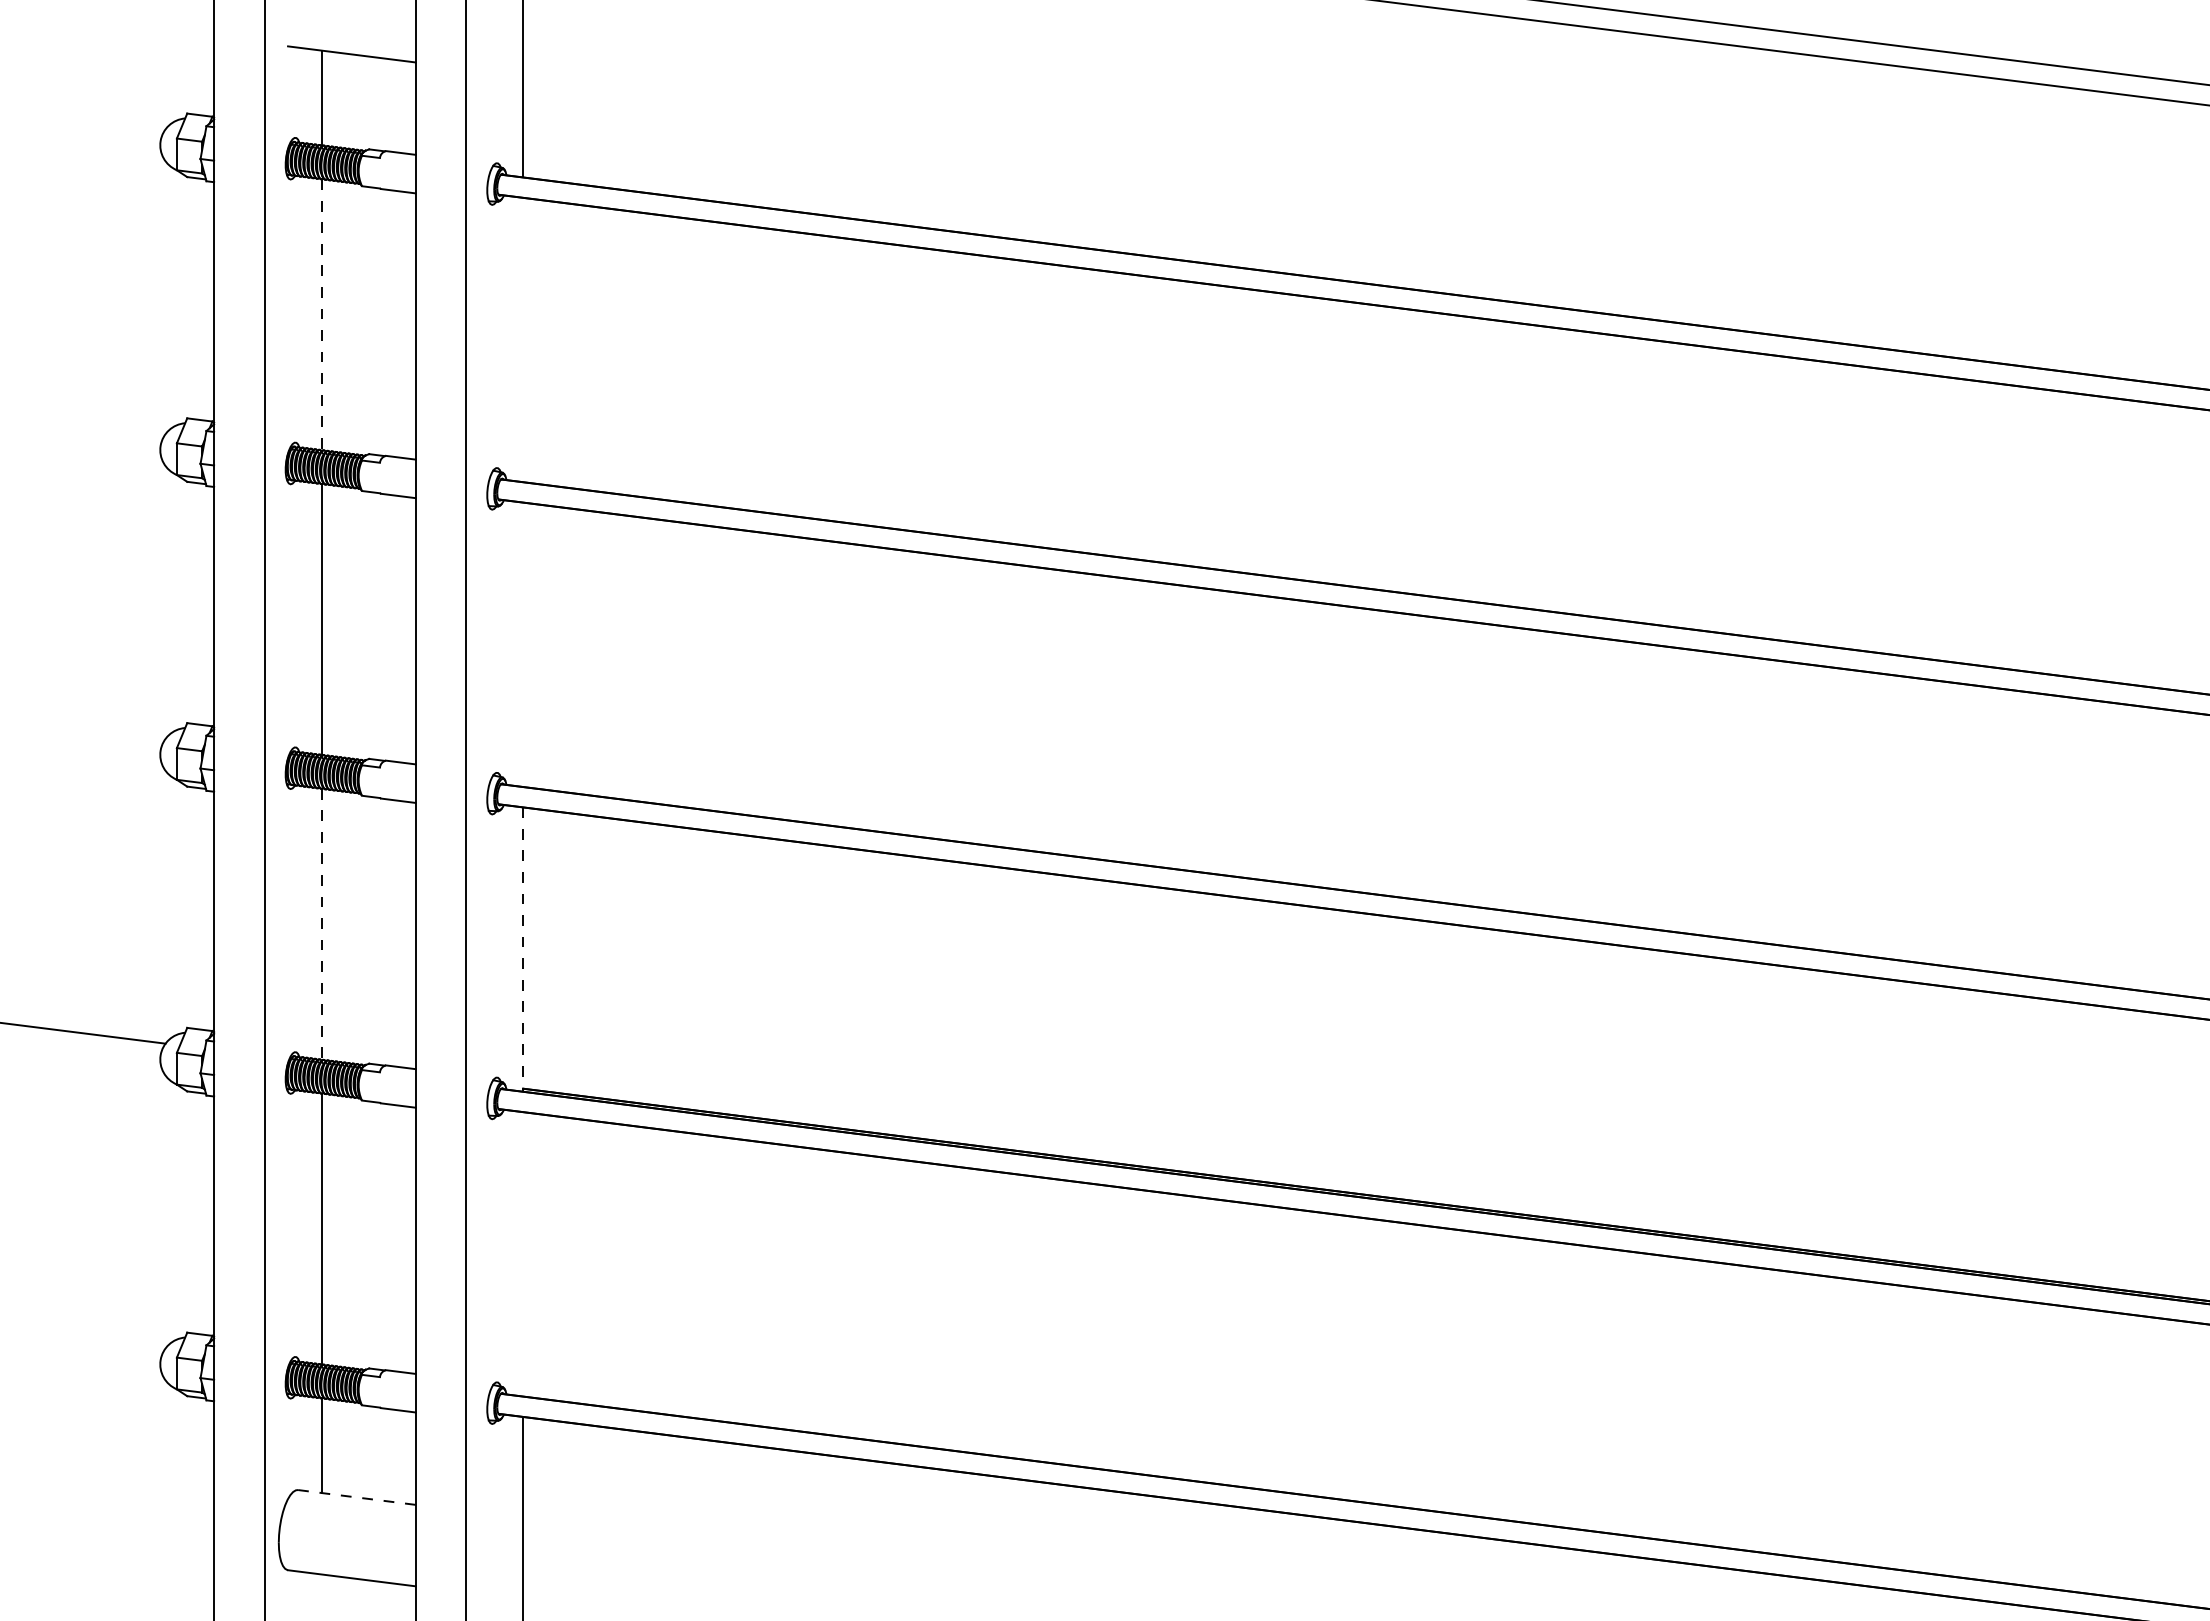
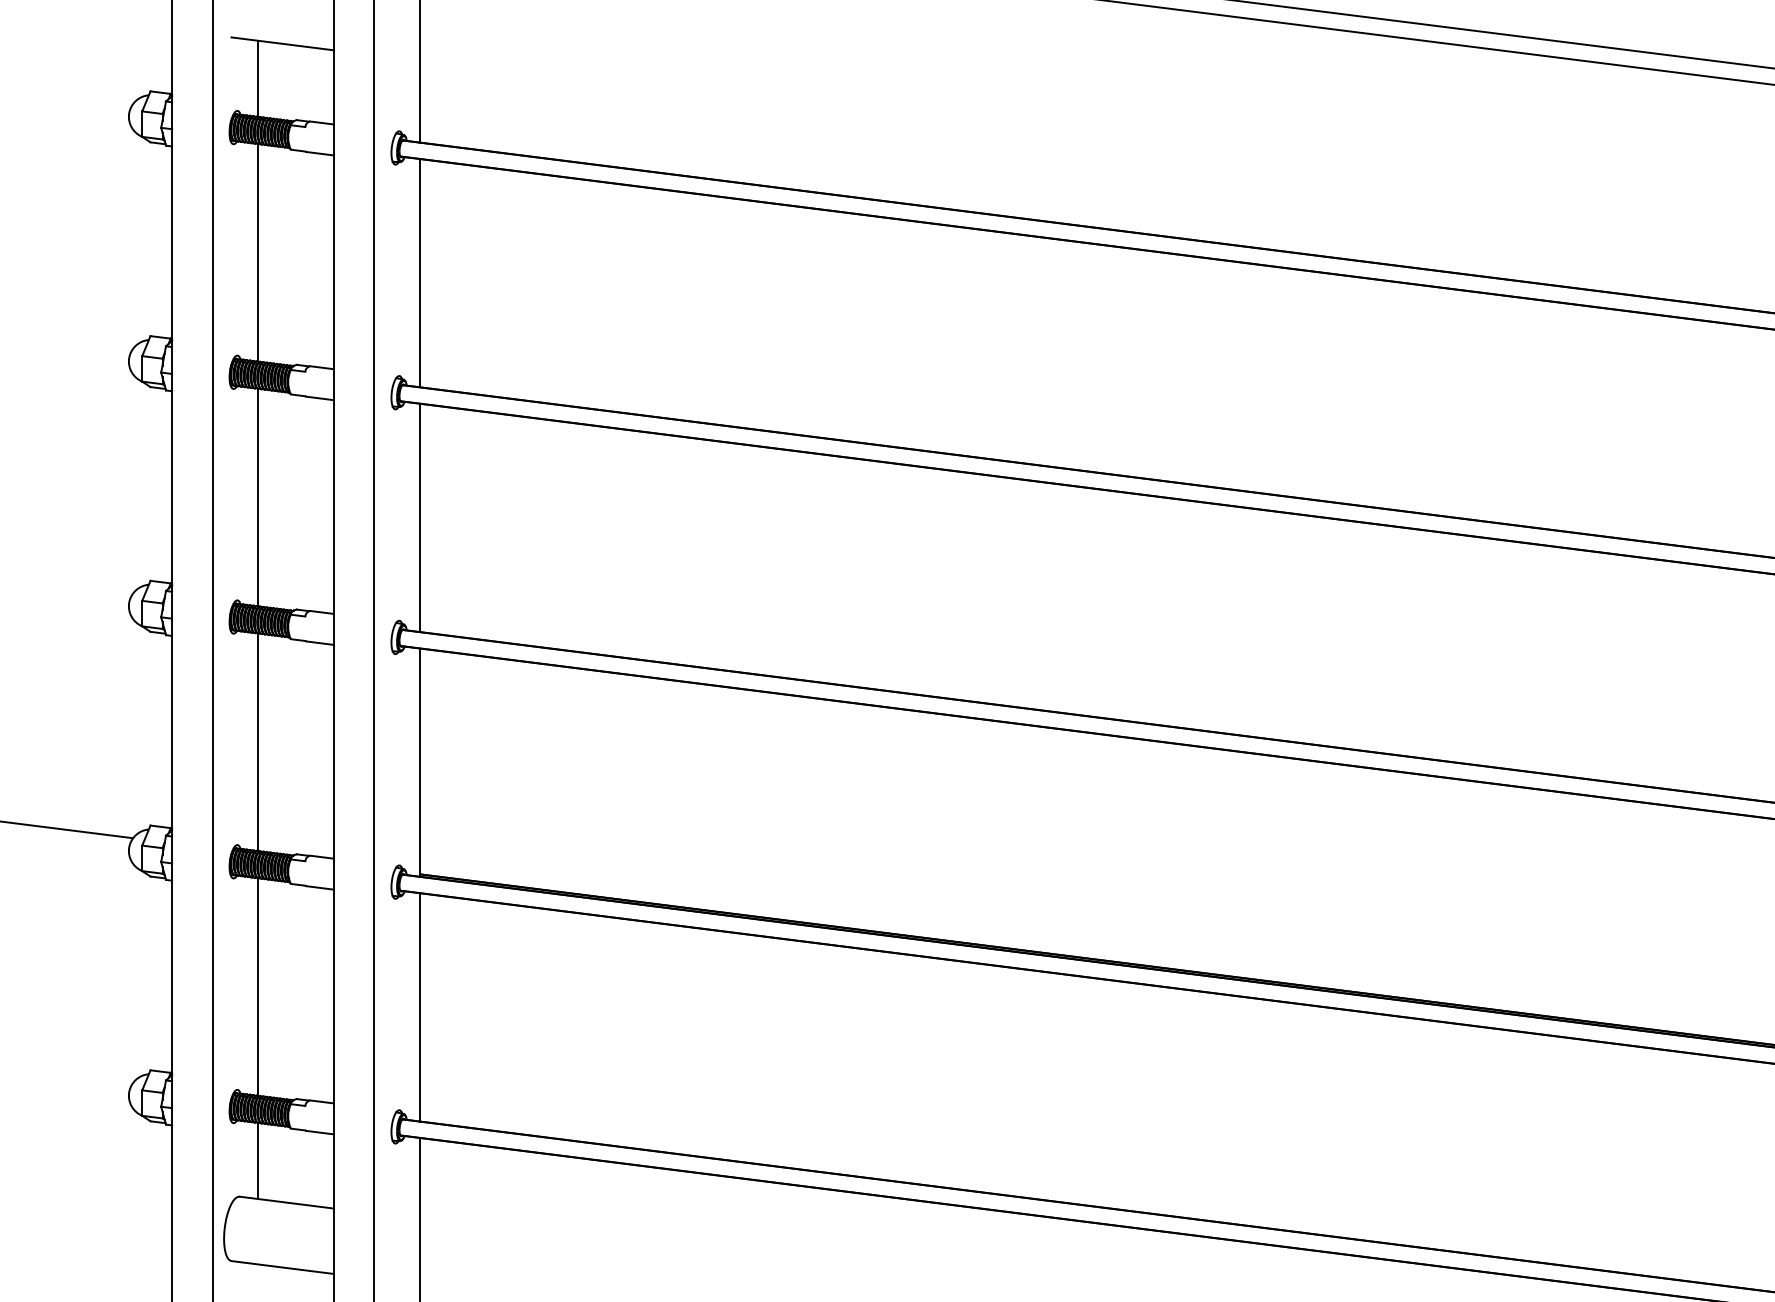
line: (321, 315) -> (258, 253), dashed -> solid
line: (523, 339) -> (420, 272), added
line: (523, 644) -> (420, 517), added
line: (321, 924) -> (258, 742), dashed -> solid
line: (523, 950) -> (420, 763), dashed -> solid
line: (523, 1254) -> (420, 1007), added
line: (356, 1497) -> (286, 1202), dashed -> solid

